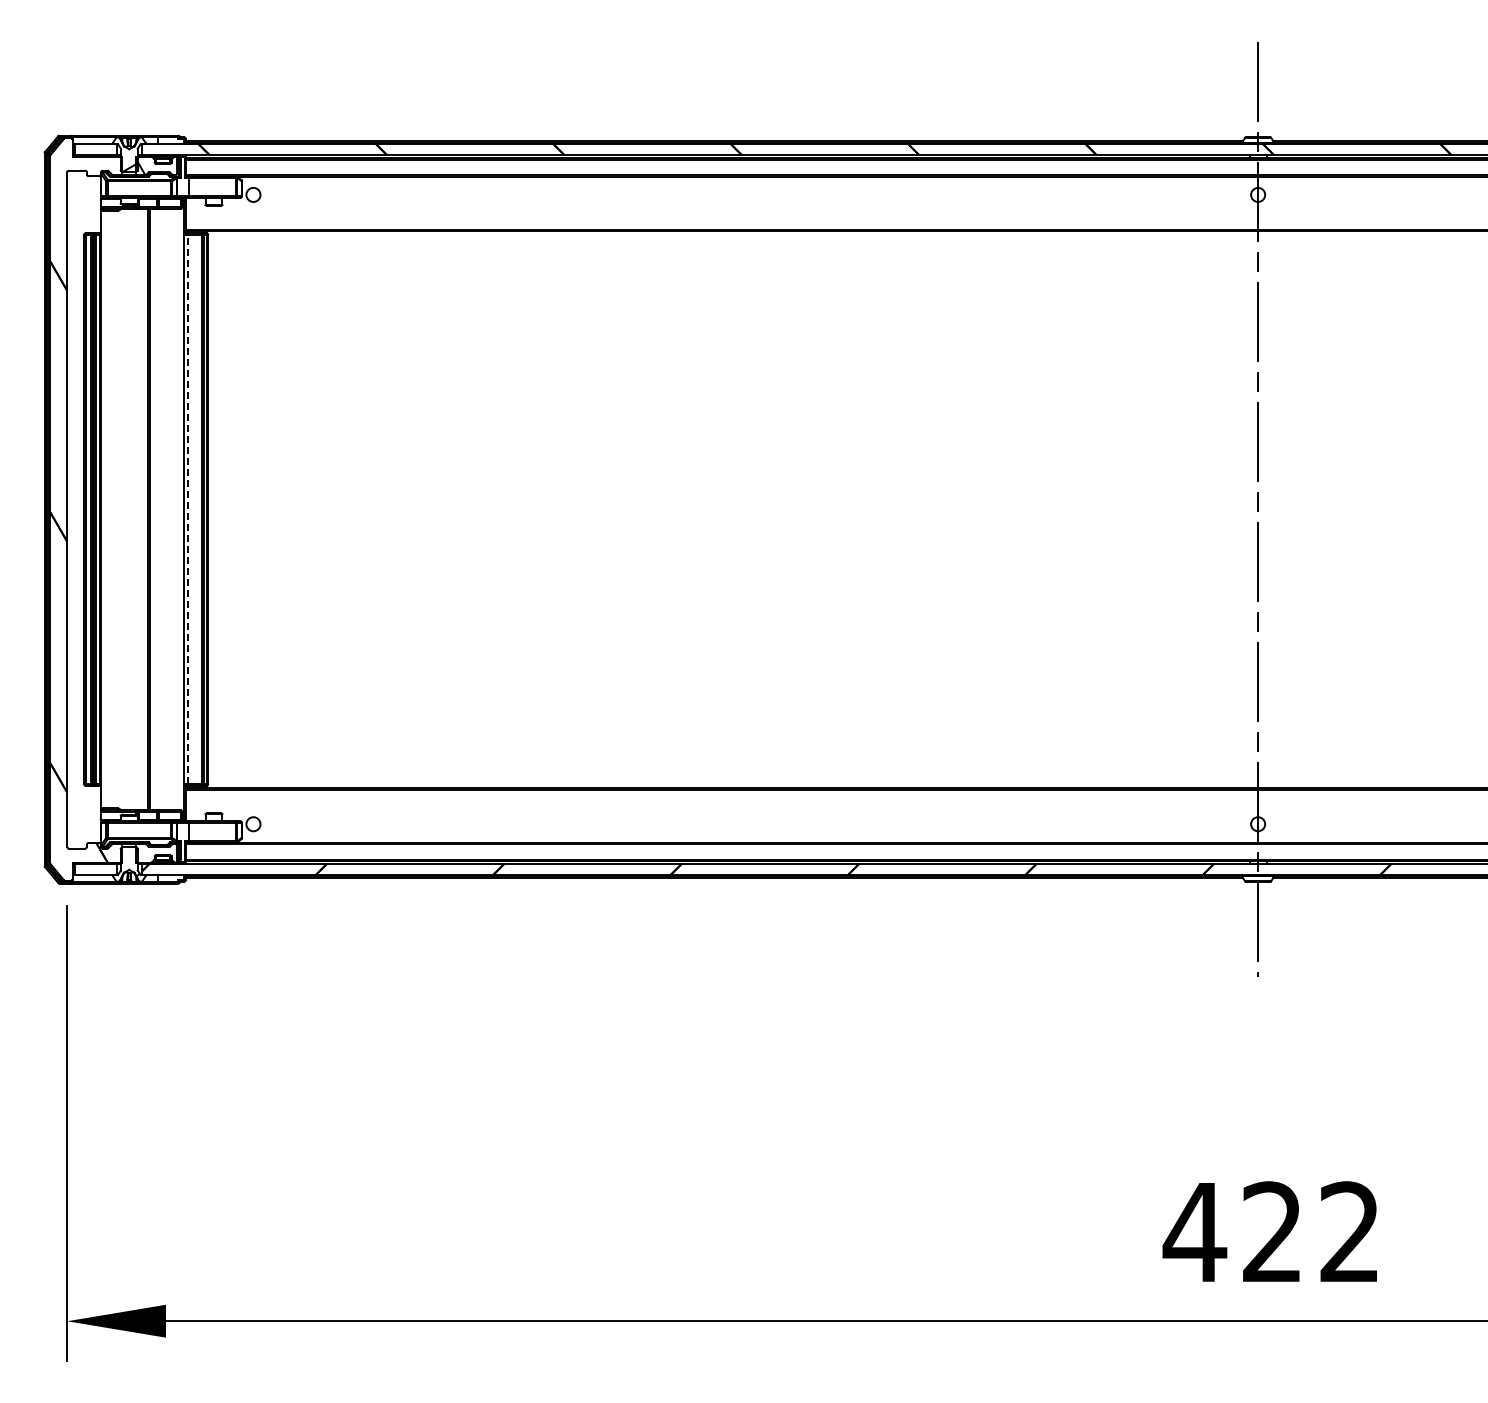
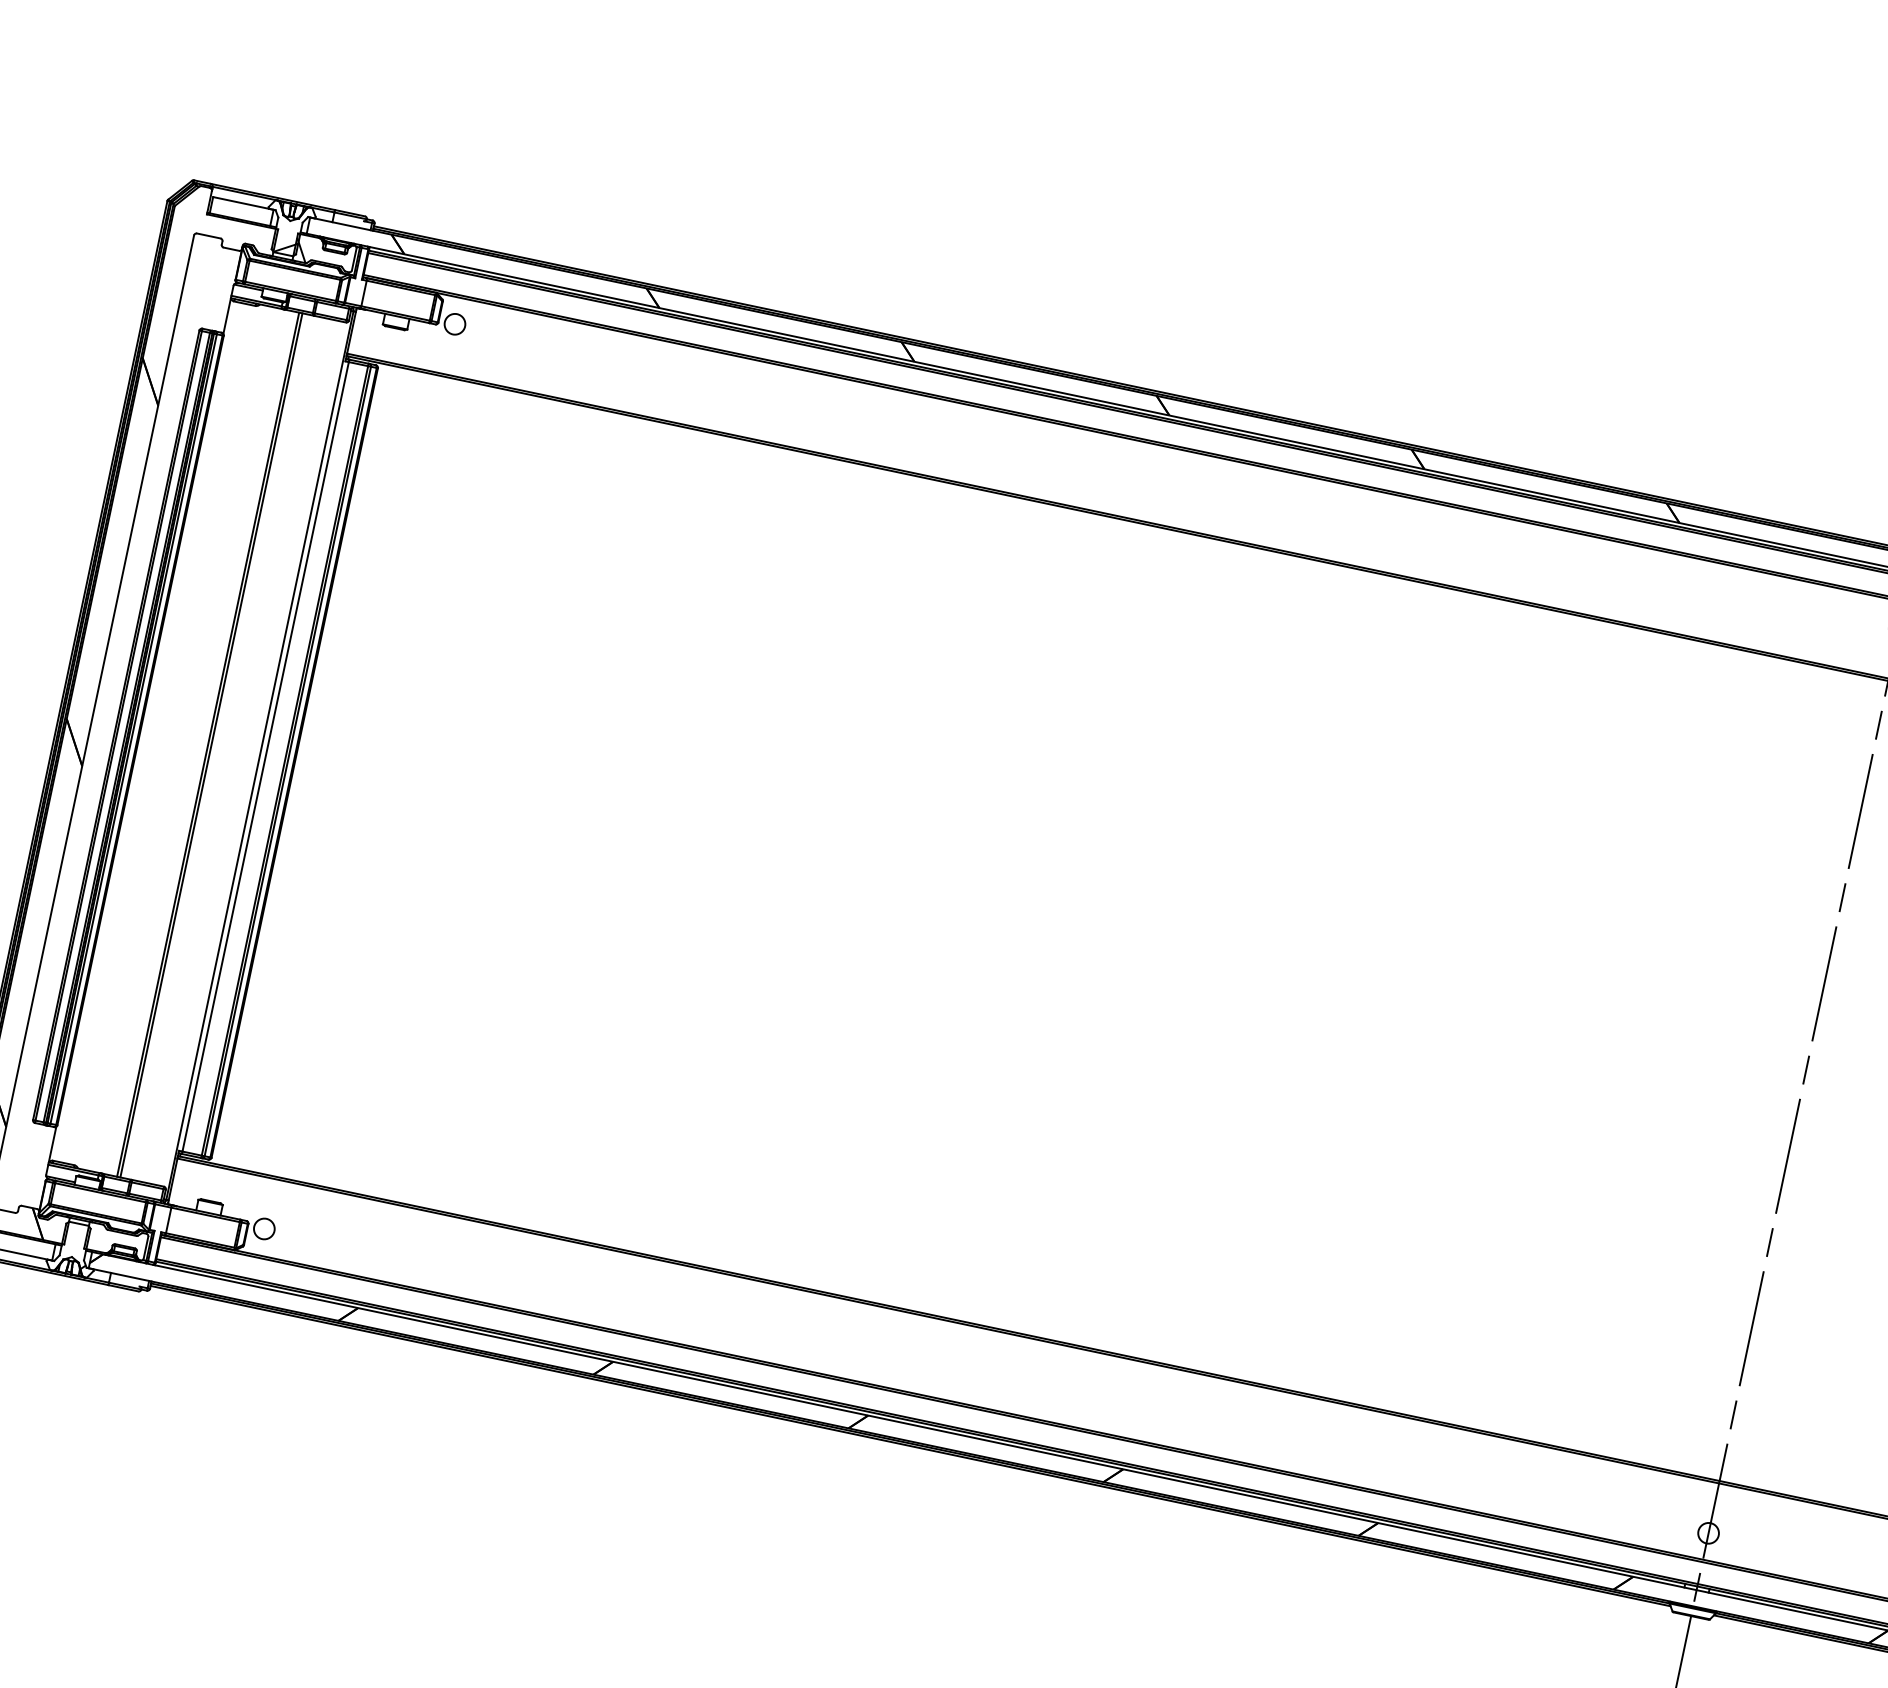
line: (188, 509) -> (266, 756), dashed -> solid

